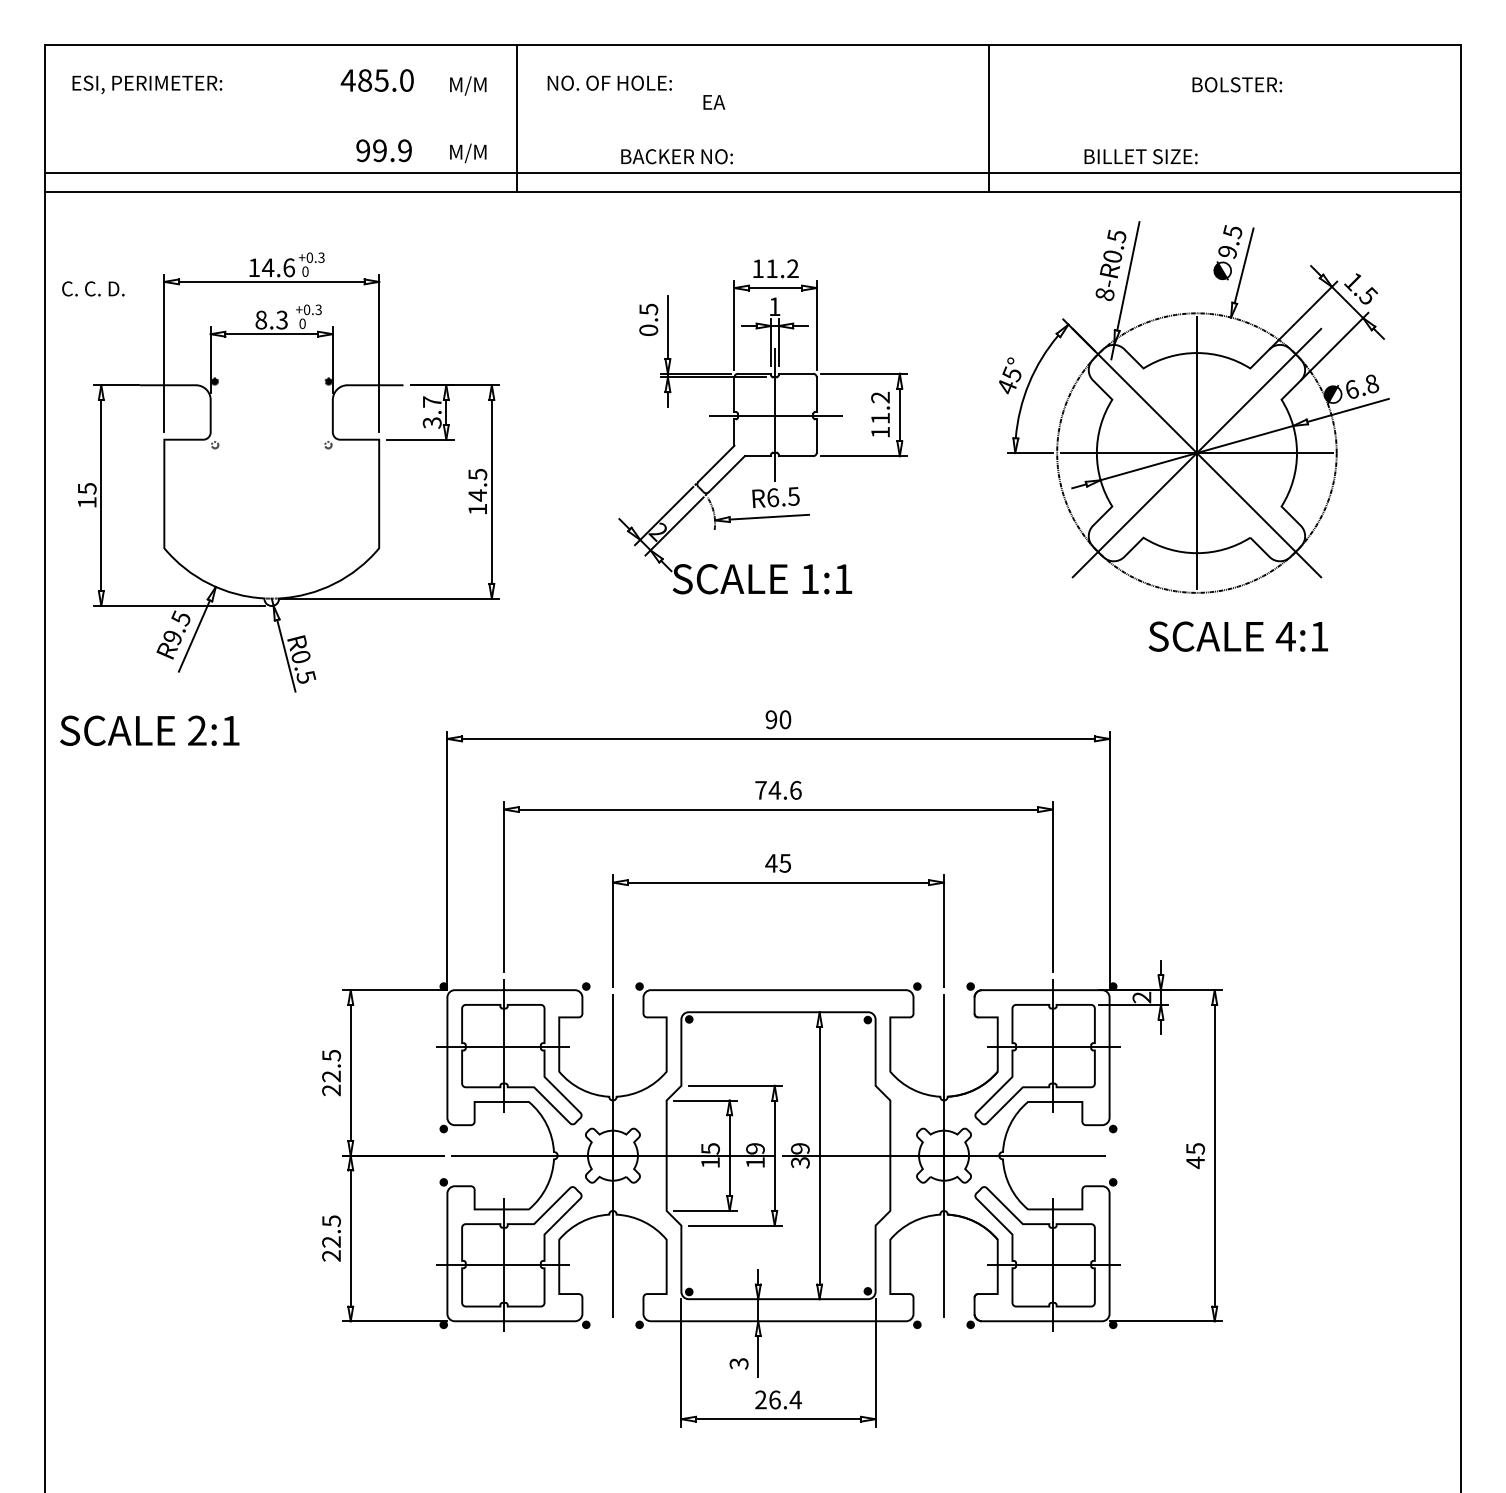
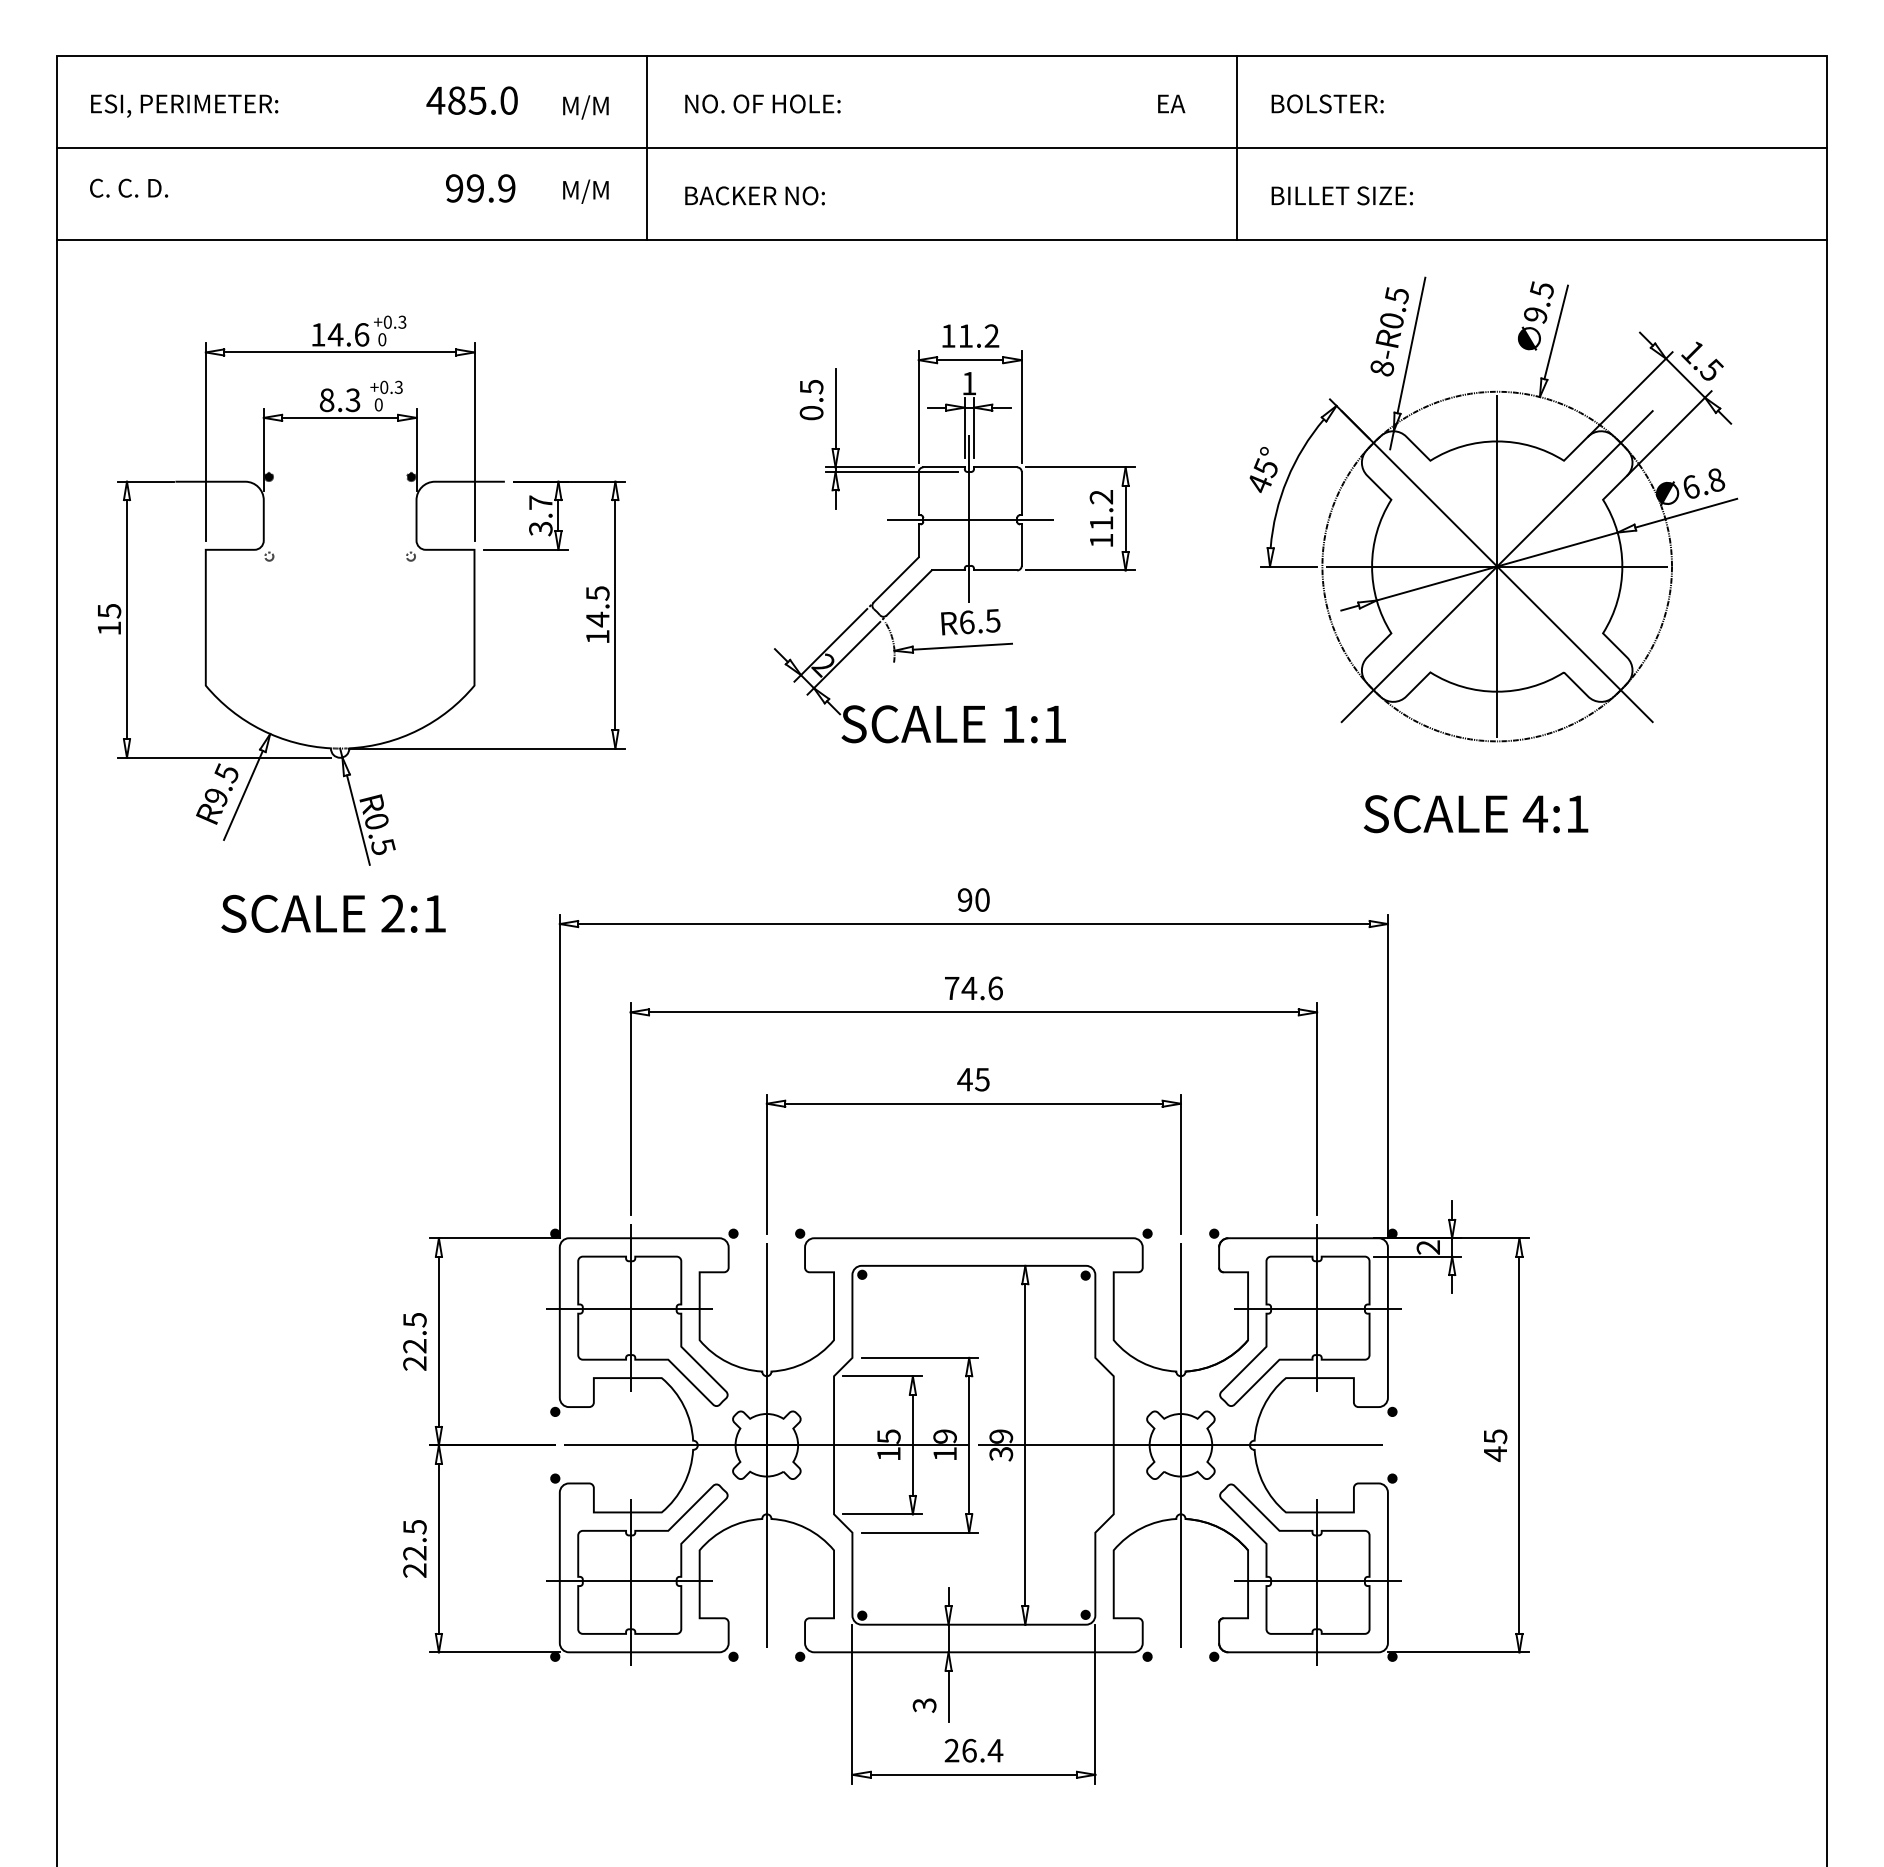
text: (1237, 84) -> (1327, 103), moved
text: (714, 102) -> (1171, 103), moved
text: (676, 156) -> (754, 195), moved
text: (1140, 156) -> (1341, 195), moved
line: (752, 172) -> (941, 147), moved
text: (93, 288) -> (129, 187), moved
text: (1237, 636) -> (1475, 814), moved
text: (149, 730) -> (333, 913), moved

